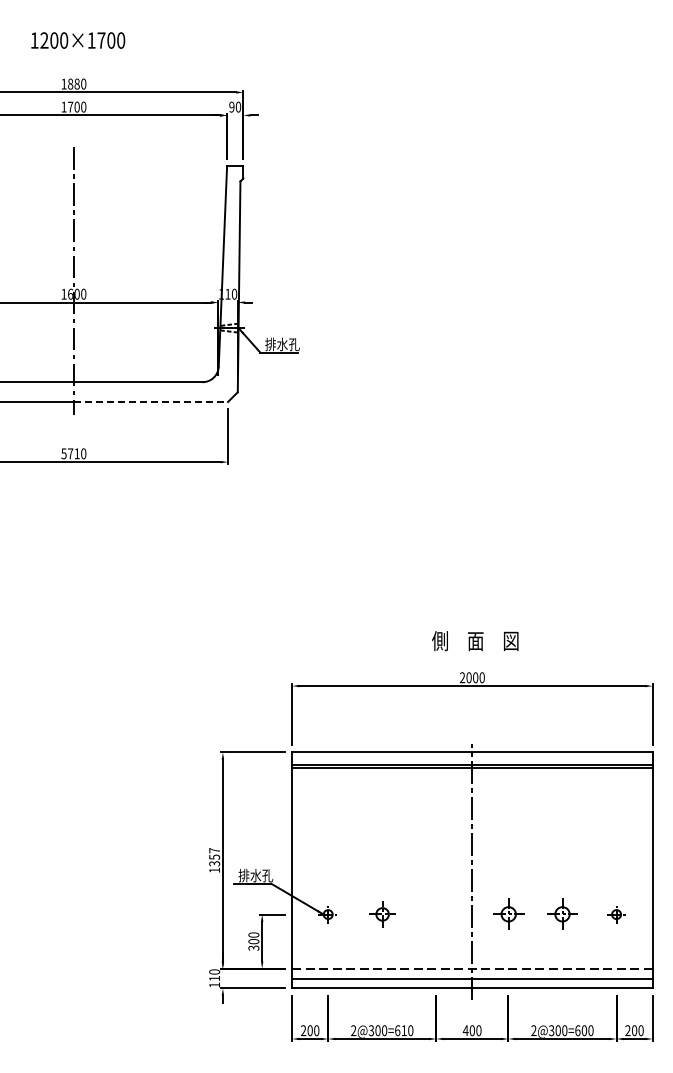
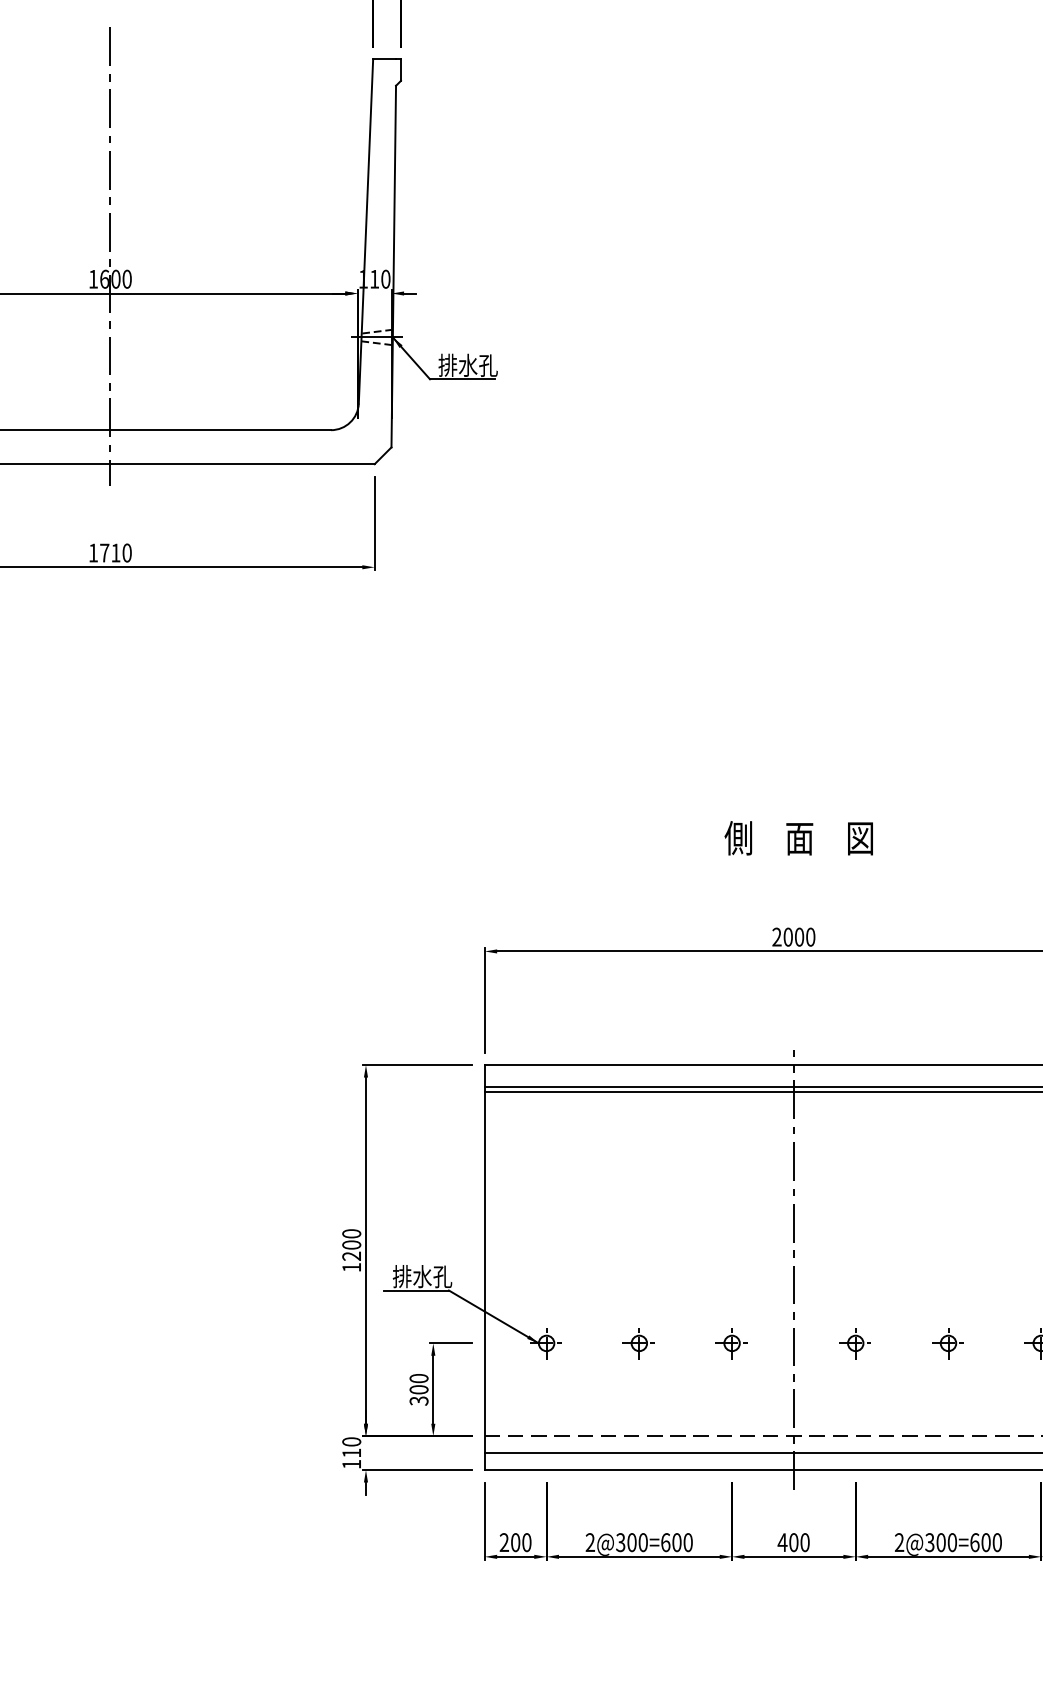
line: (151, 402) -> (243, 464), dashed -> solid
text: (63, 453) -> (92, 552), 5710 -> 1710
text: (475, 641) -> (799, 838), moved
text: (214, 857) -> (351, 1245), 1357 -> 1200
part: (381, 914) -> (637, 1343), size x0.71
part: (435, 914) -> (730, 1343), added
part: (507, 914) -> (854, 1343), size x0.62
part: (562, 914) -> (948, 1343), size x0.62
text: (403, 1030) -> (675, 1542), 2@300=610 -> 2@300=600

